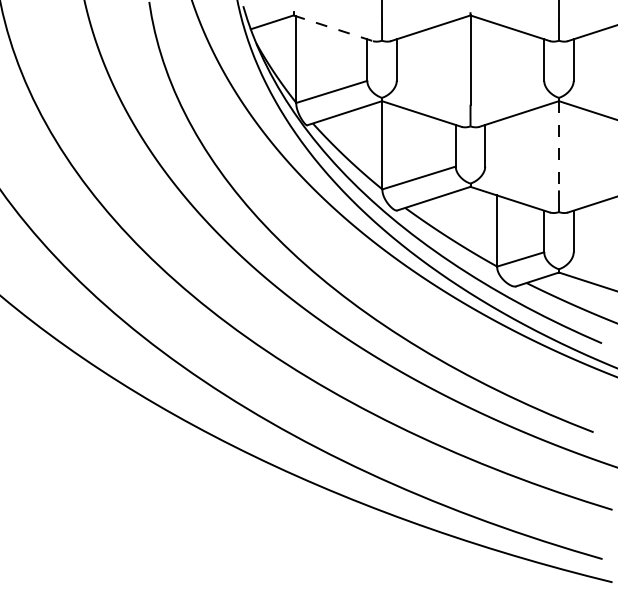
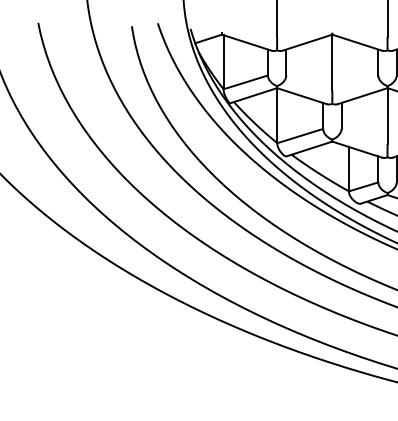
line: (334, 28) -> (247, 42), dashed -> solid
line: (558, 145) -> (387, 115), dashed -> solid

